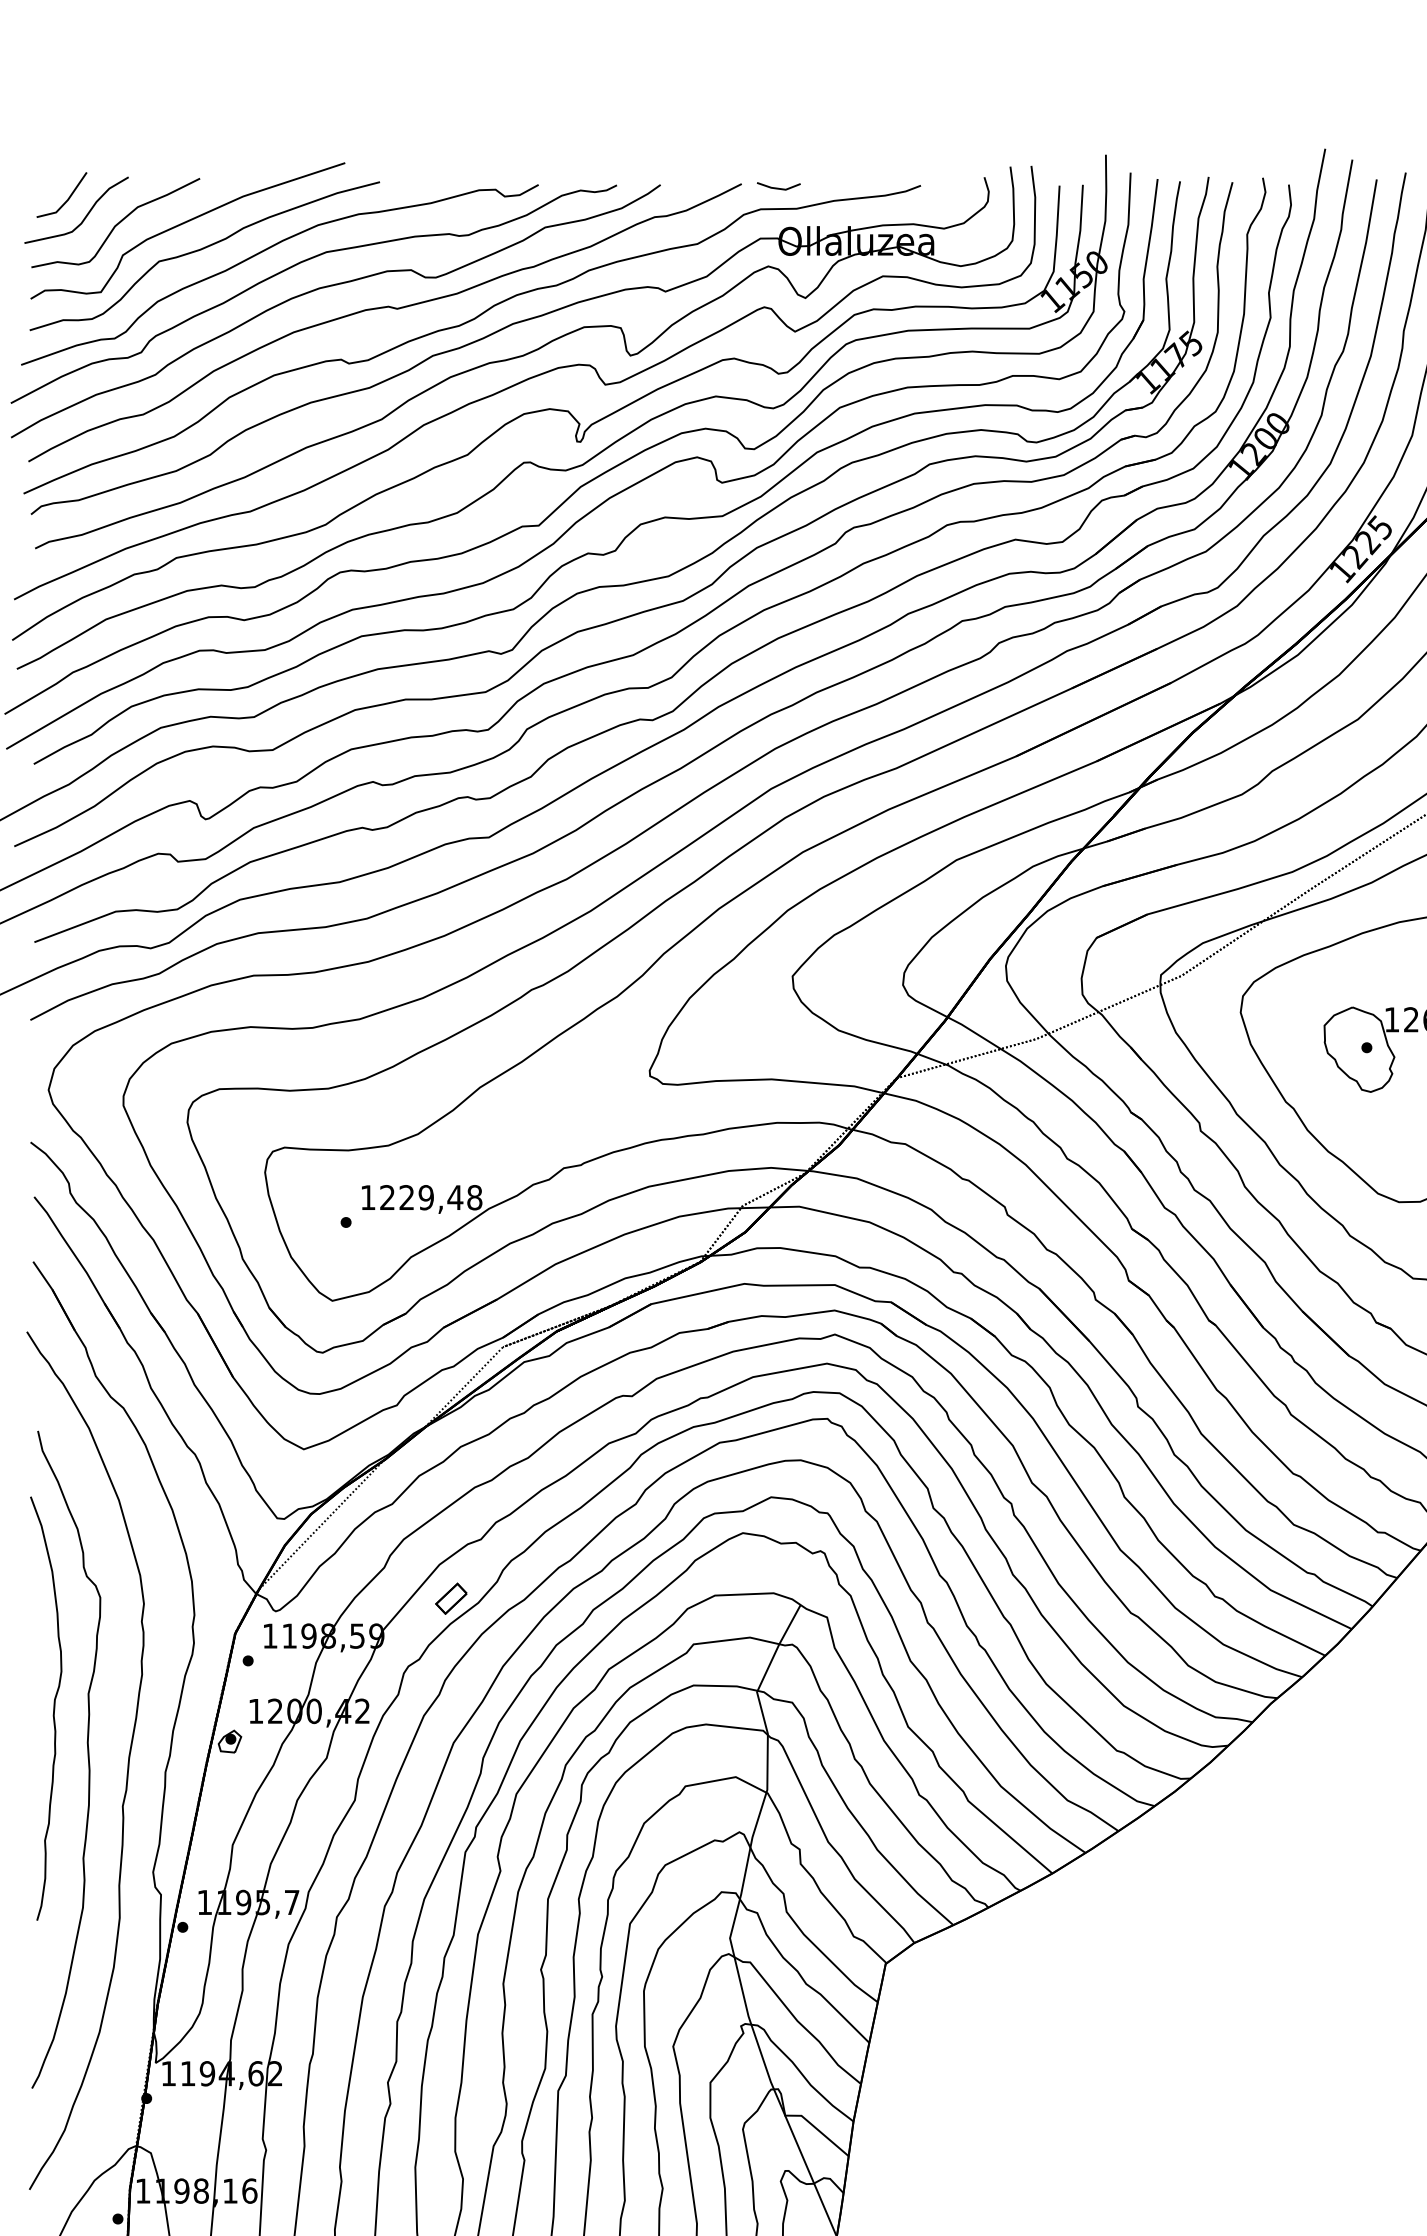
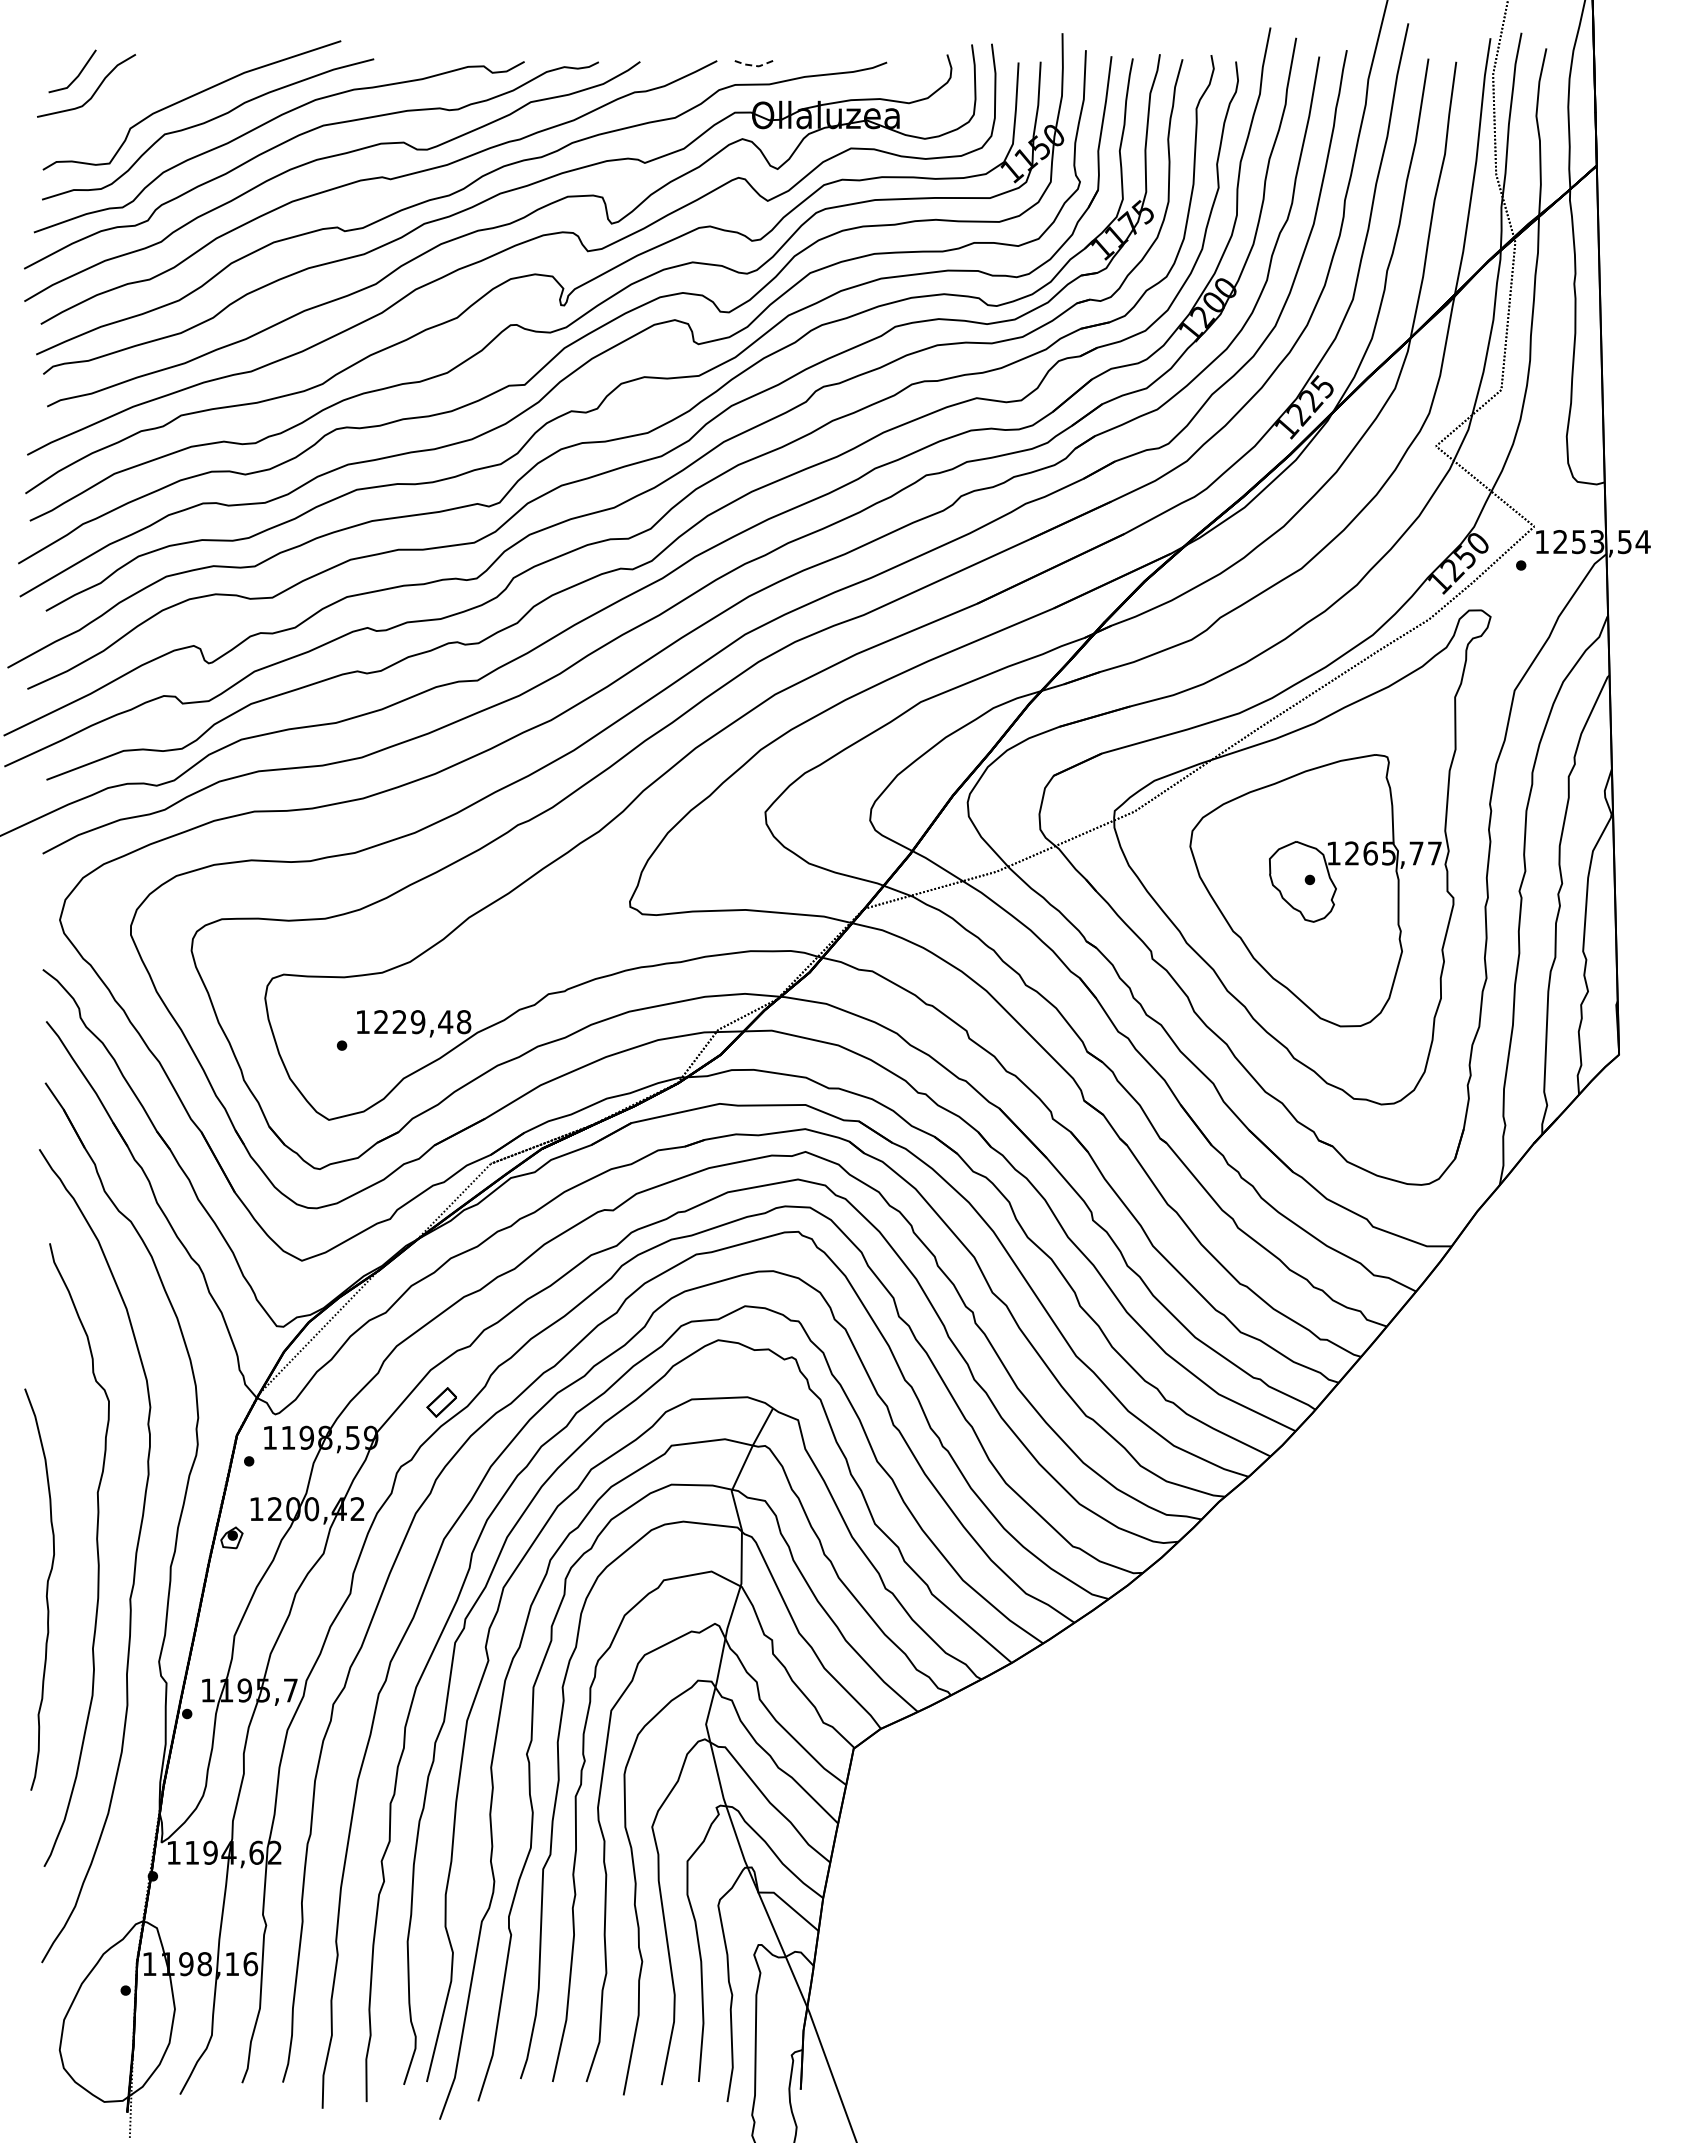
line: (778, 188) -> (752, 65), solid -> dashed
curve: (116, 223) -> (124, 98), removed
curve: (53, 1708) -> (46, 1589), moved

